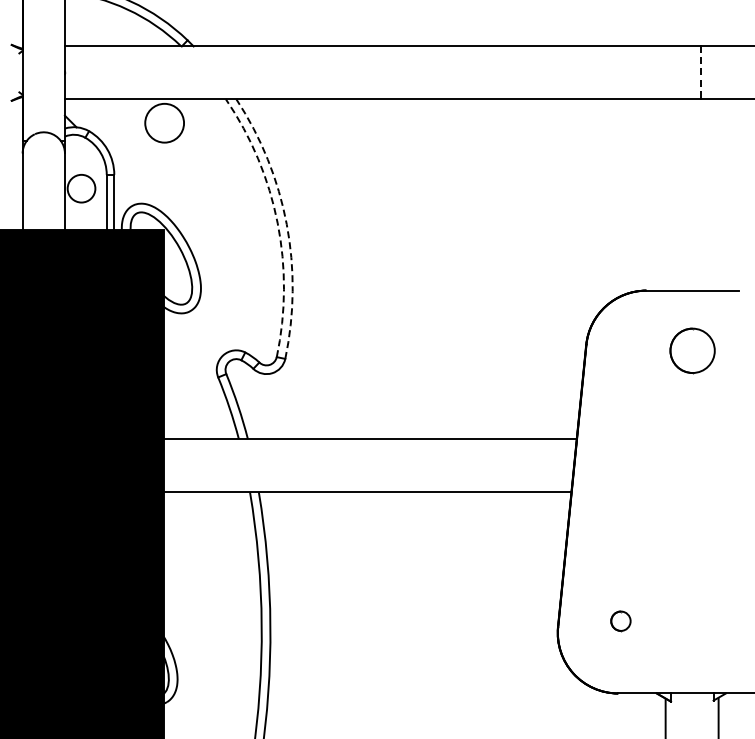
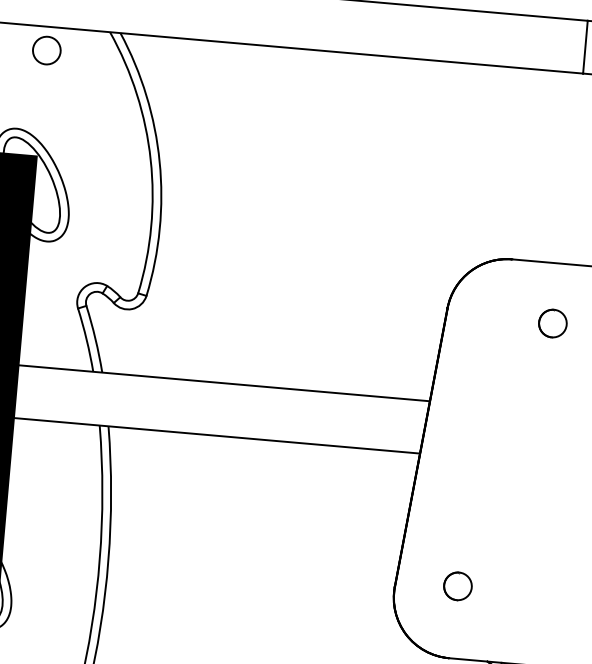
line: (700, 73) -> (584, 47), dashed -> solid
circle: (164, 123) -> (46, 50), size x0.71
arc: (277, 223) -> (150, 160), dashed -> solid
arc: (286, 224) -> (159, 162), dashed -> solid
part: (692, 351) -> (552, 324), size x0.62
part: (620, 621) -> (457, 586), size x1.43

